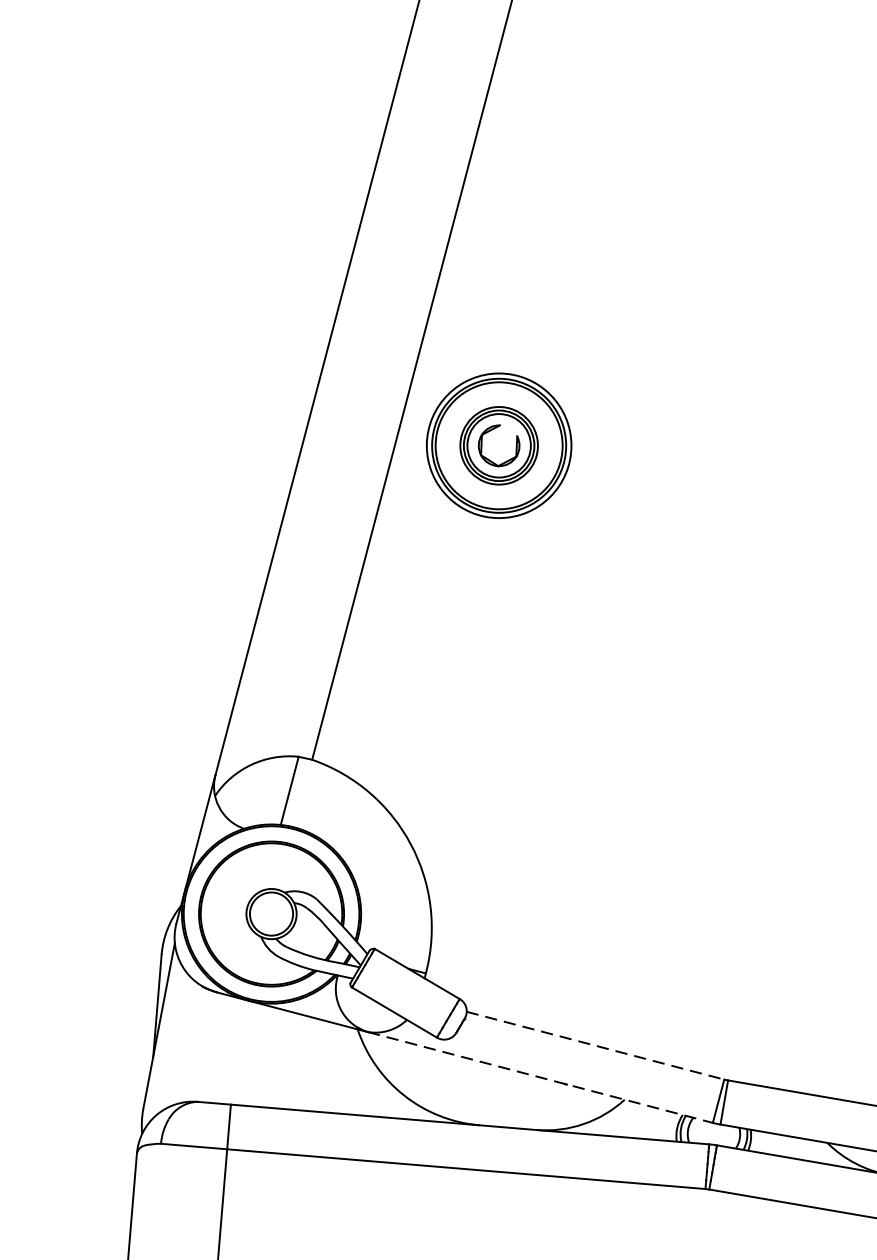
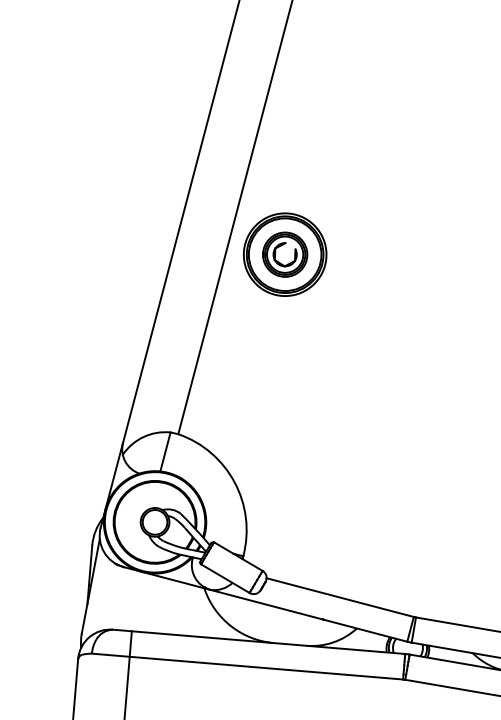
line: (595, 1045) -> (340, 597), dashed -> solid
line: (539, 1077) -> (308, 615), dashed -> solid

